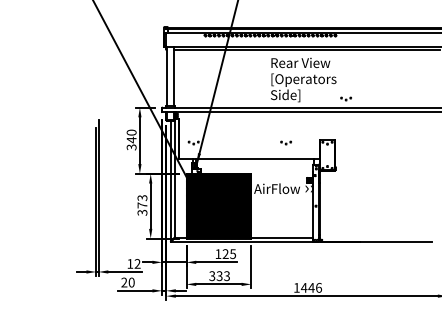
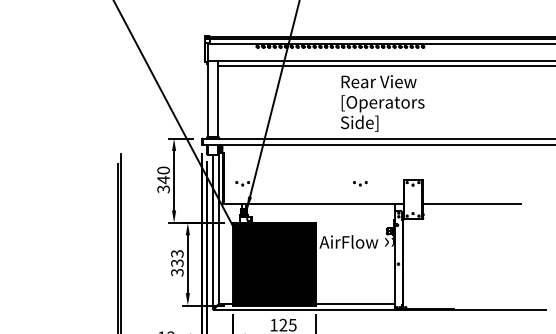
part: (345, 98) -> (435, 127), removed
line: (373, 159) -> (471, 204), added
text: (142, 205) -> (177, 263), 373 -> 333

